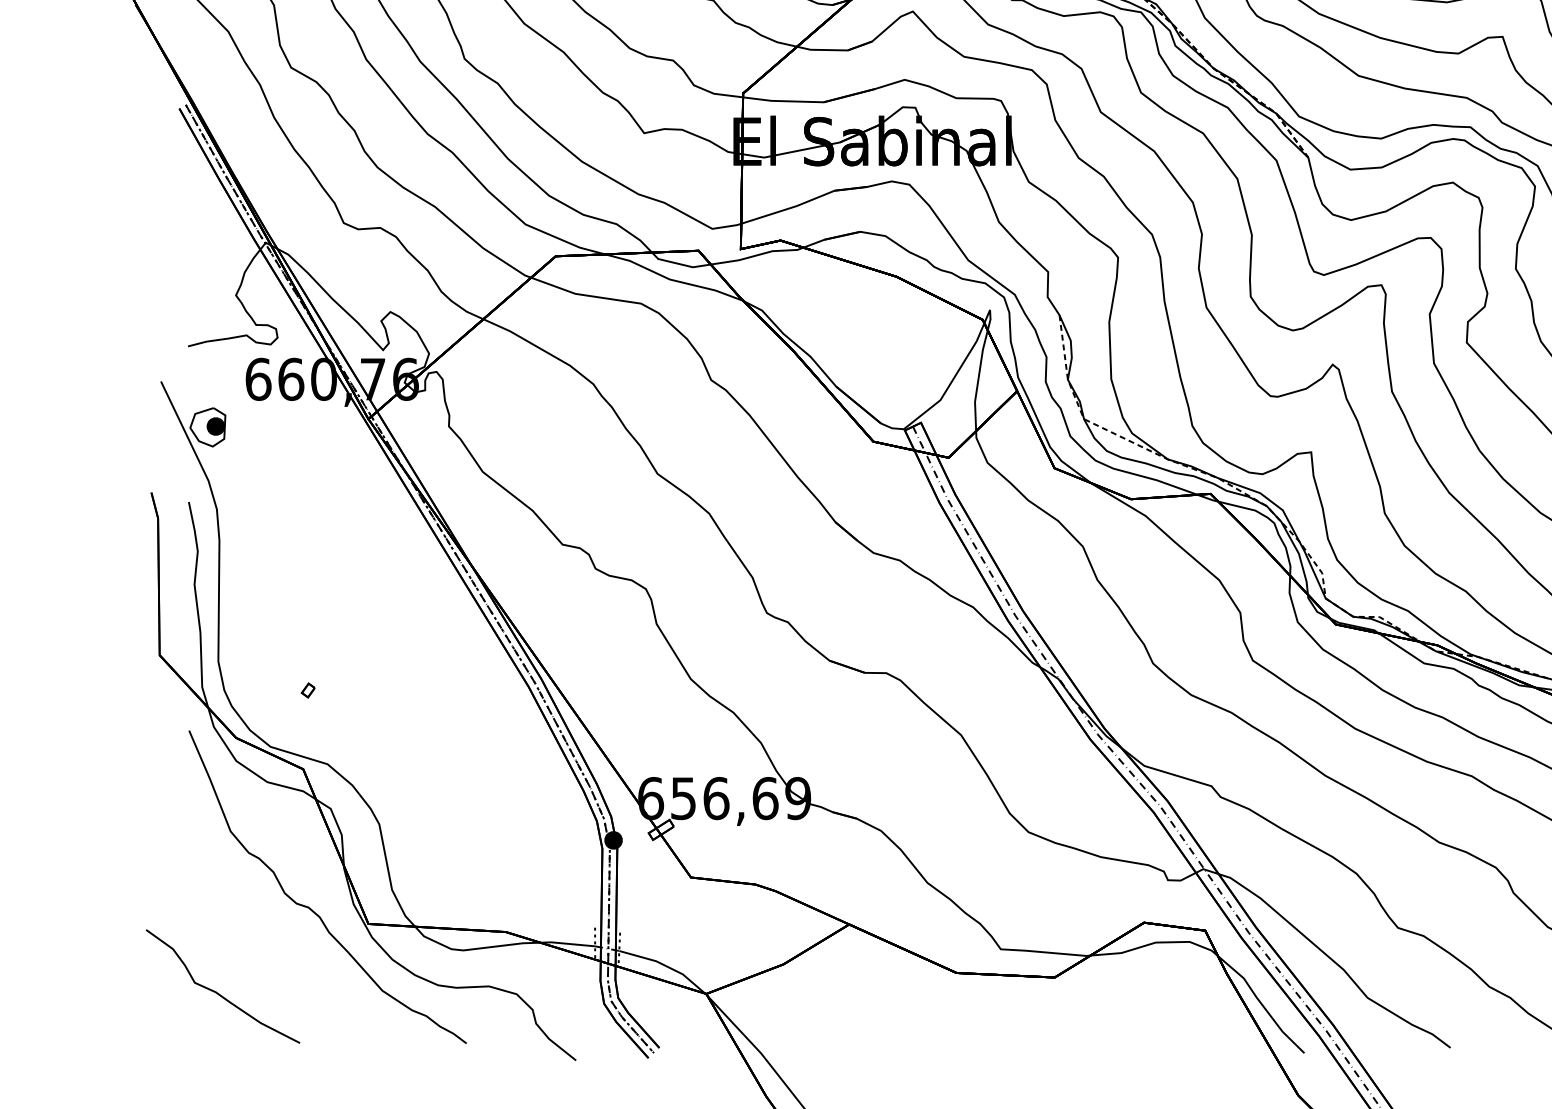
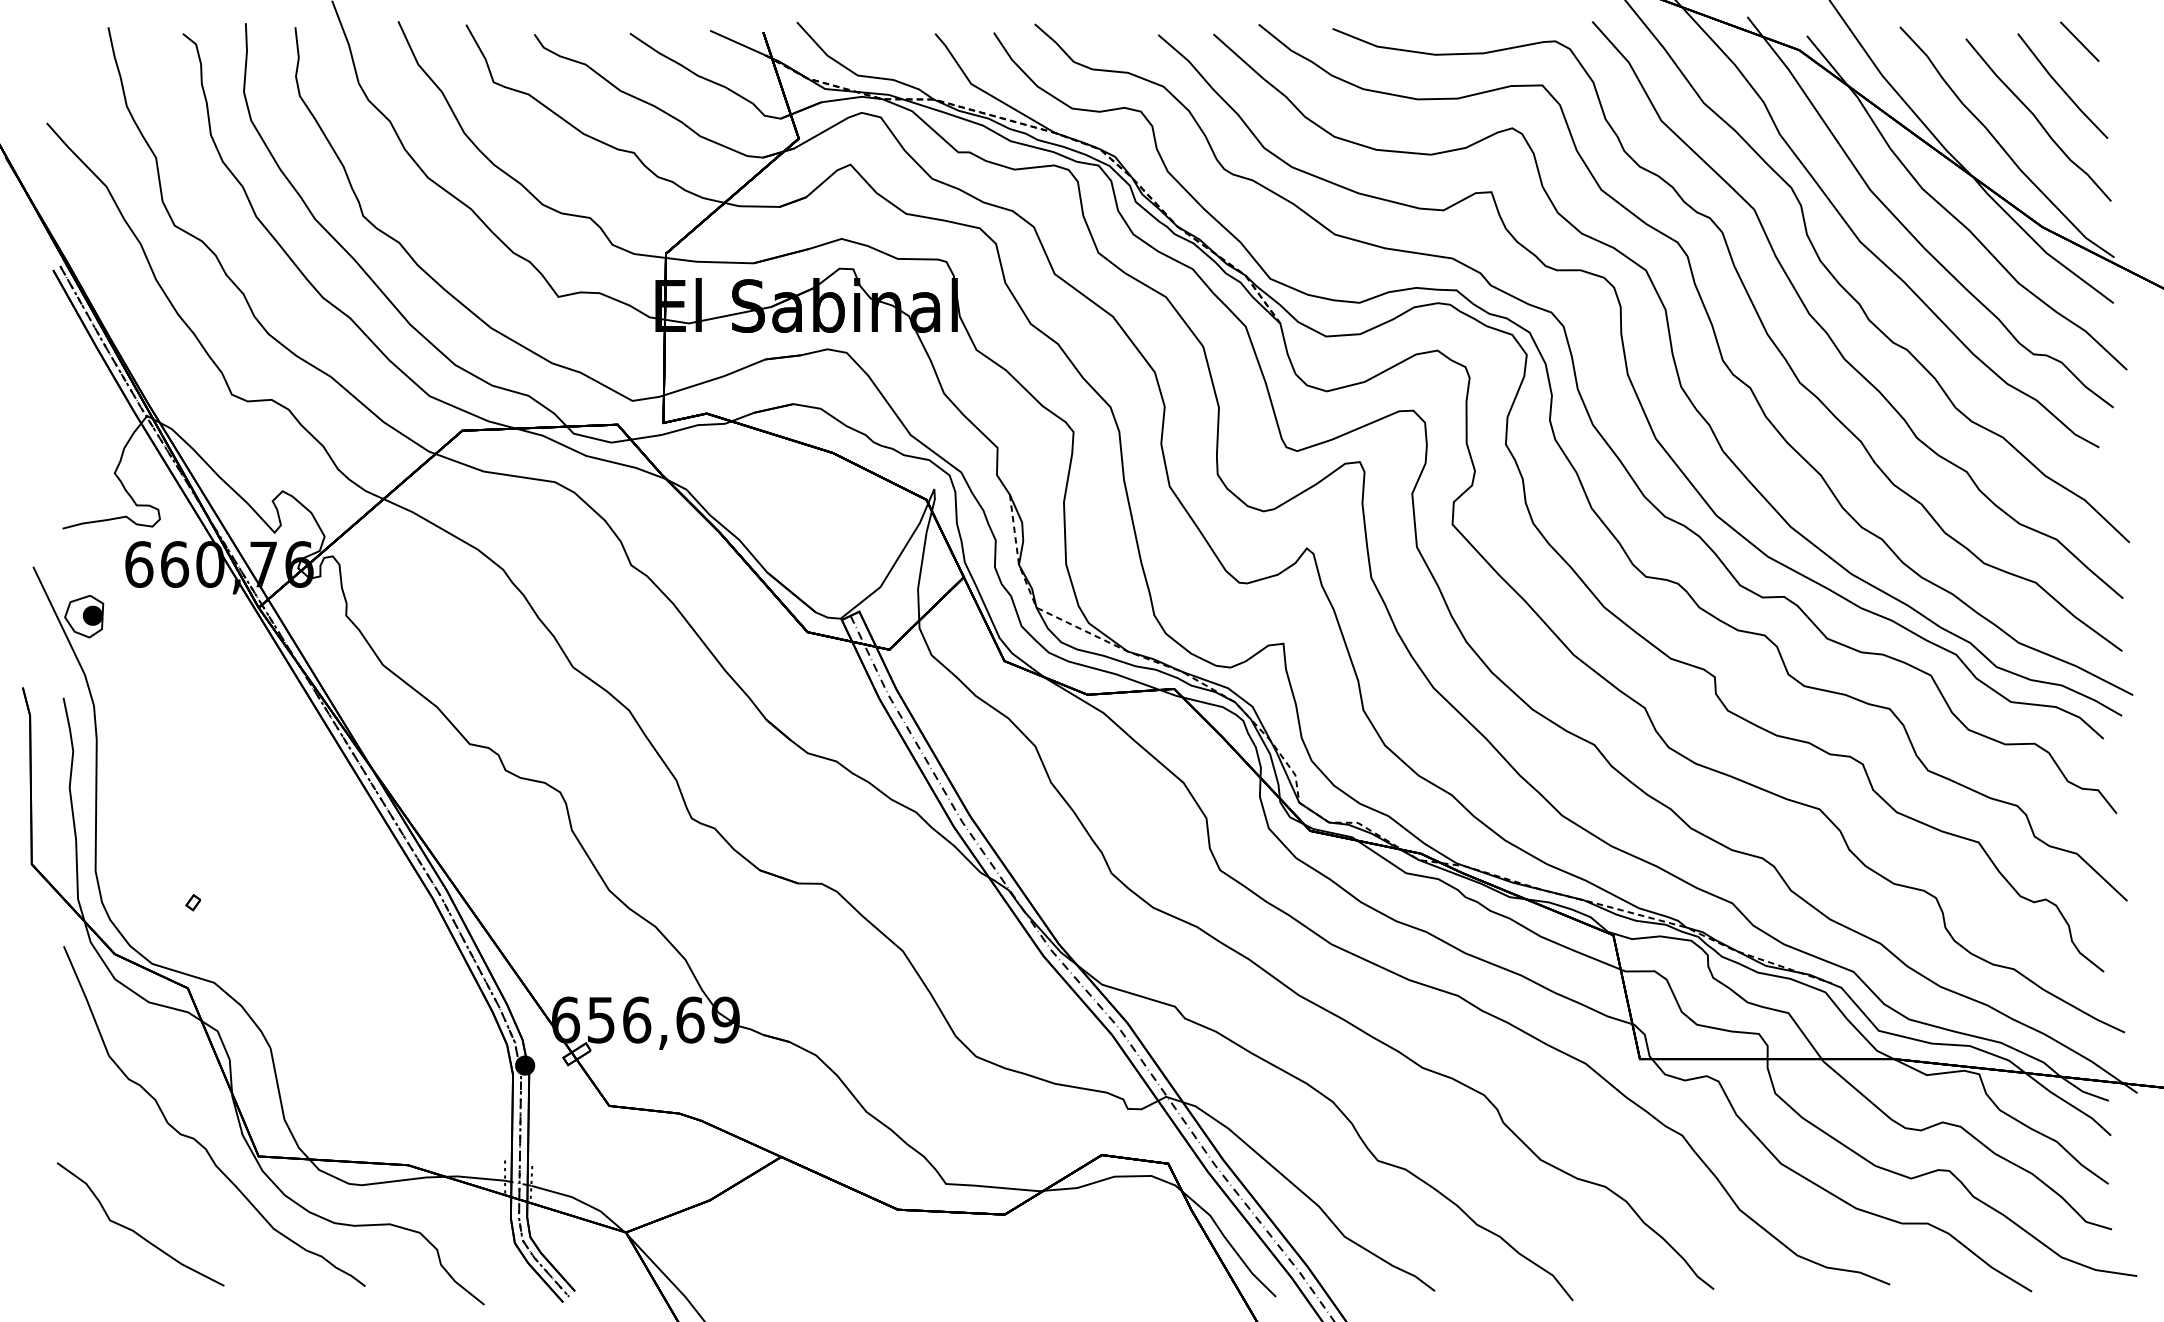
curve: (217, 992) -> (134, 1230), moved

